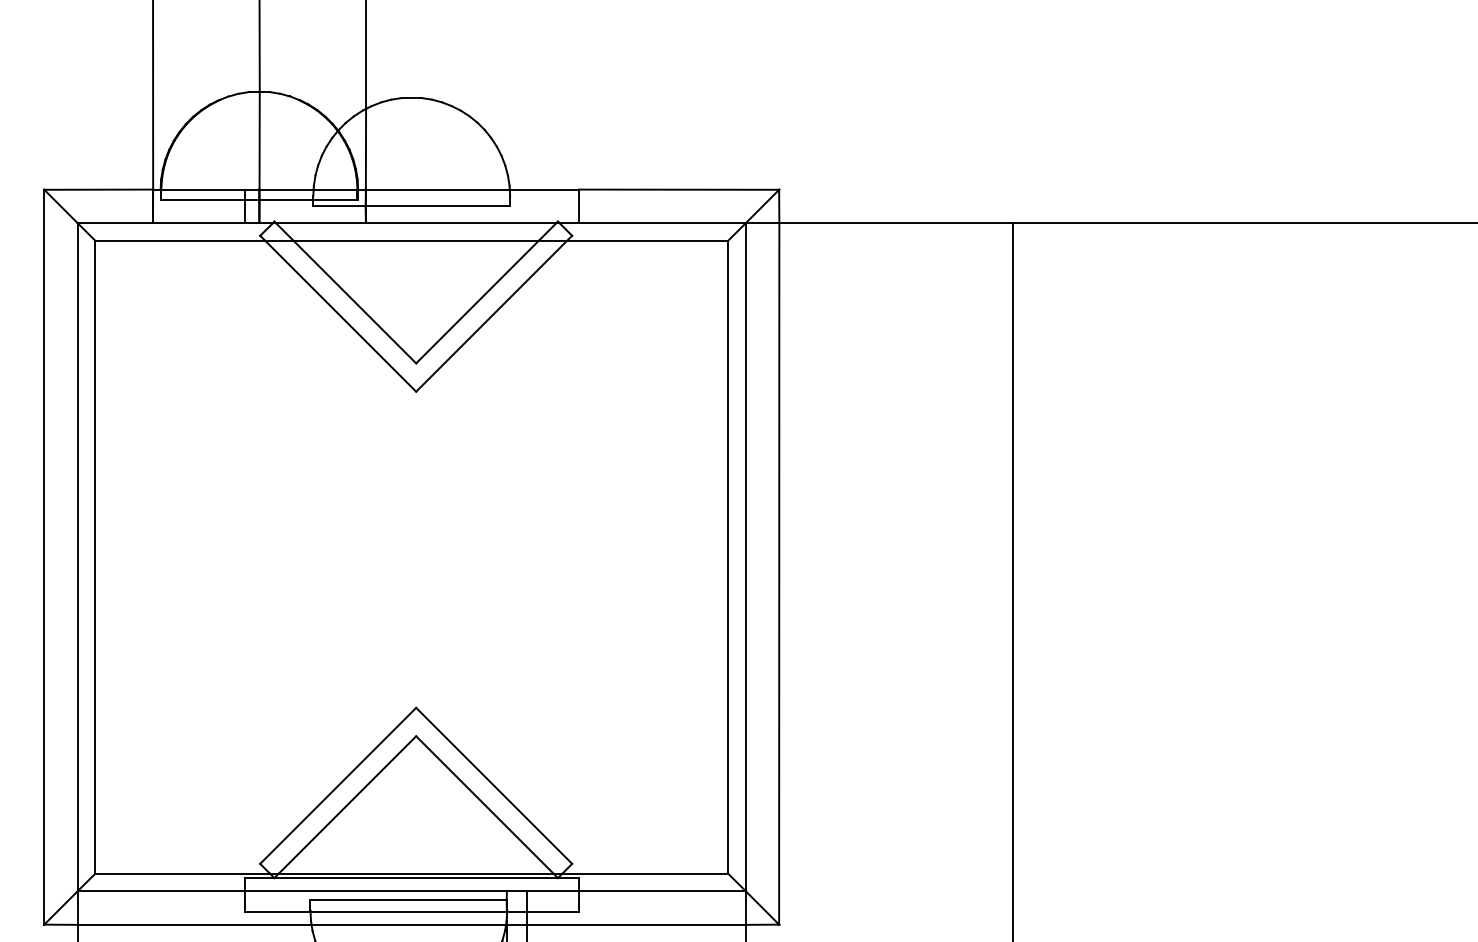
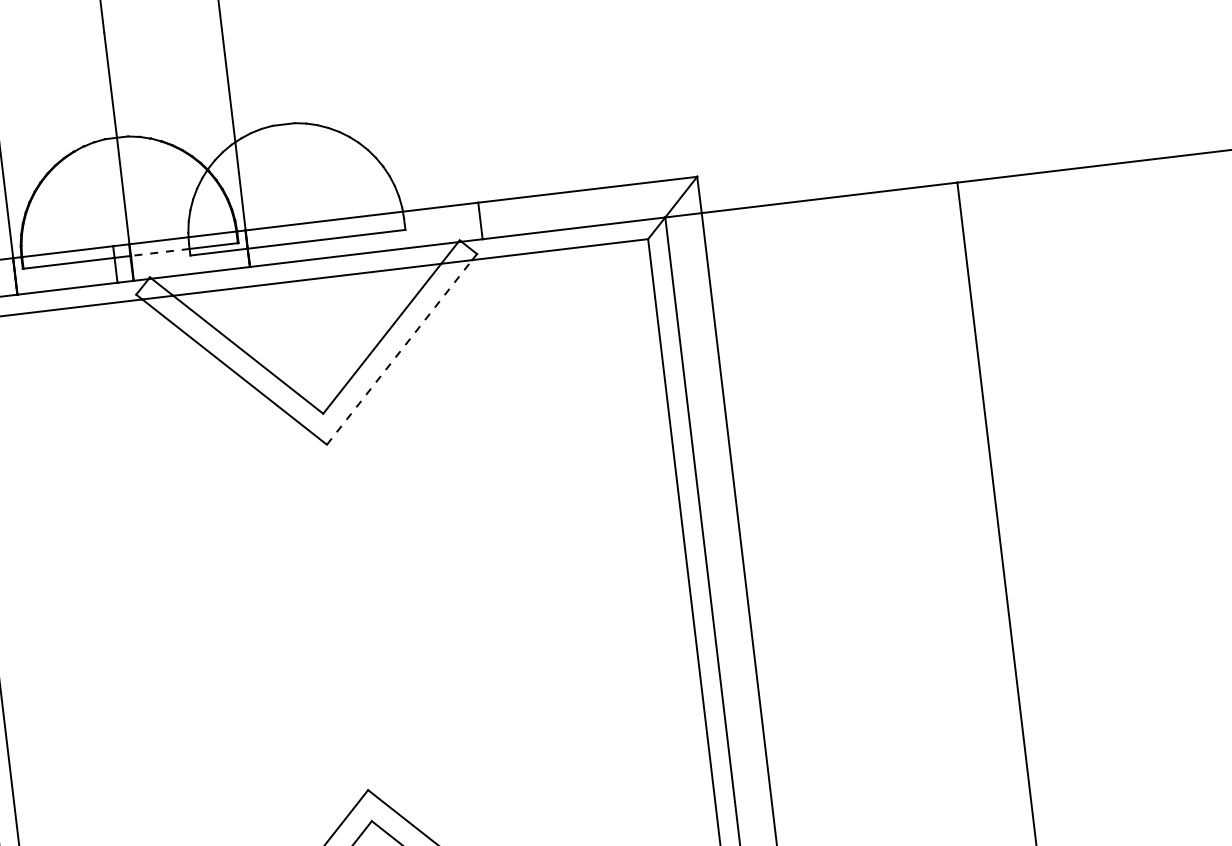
line: (286, 200) -> (160, 252), solid -> dashed
line: (491, 316) -> (399, 352), solid -> dashed

